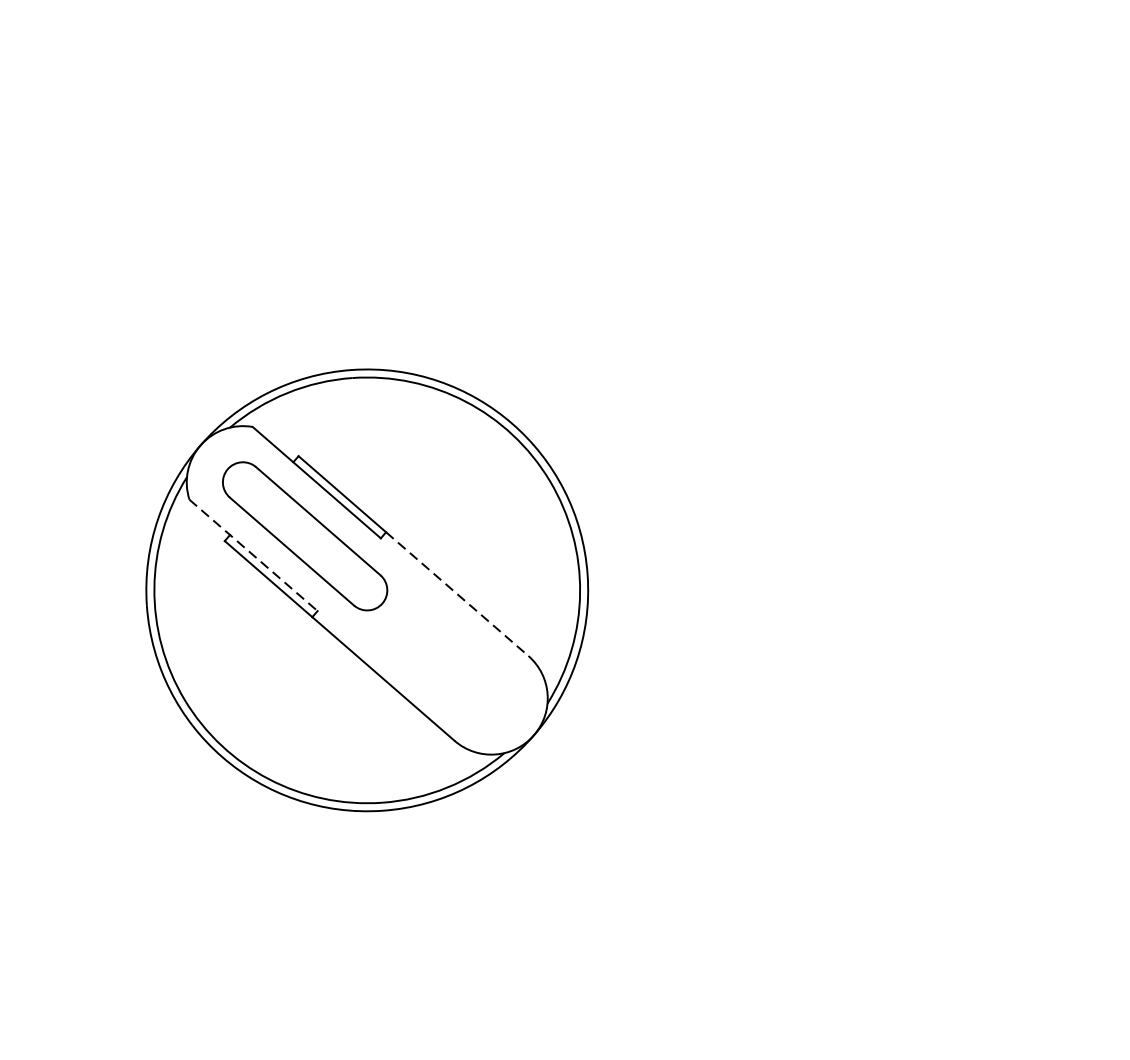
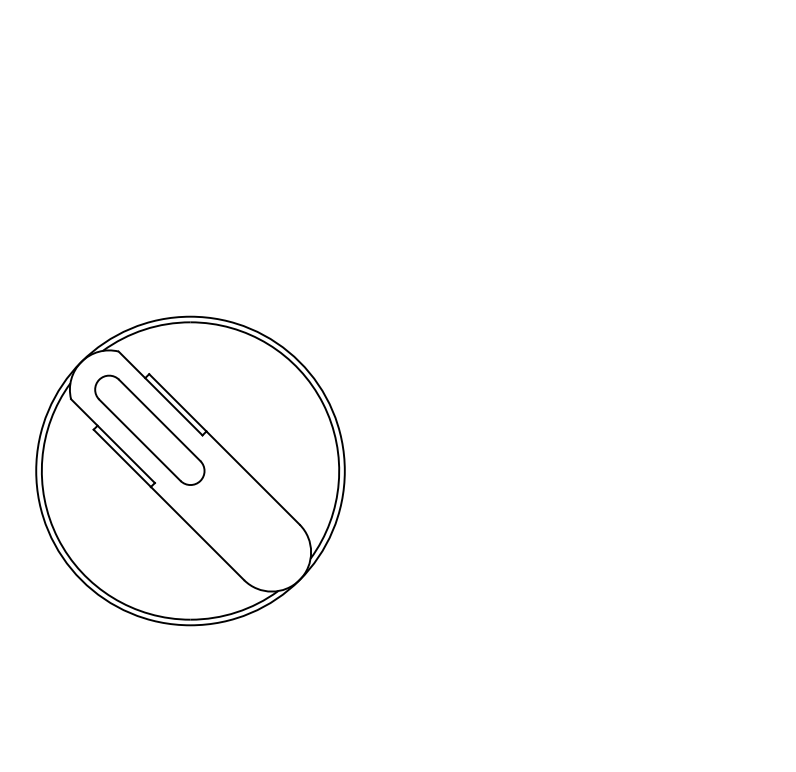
line: (254, 555) -> (113, 441), dashed -> solid
line: (457, 594) -> (253, 478), dashed -> solid

